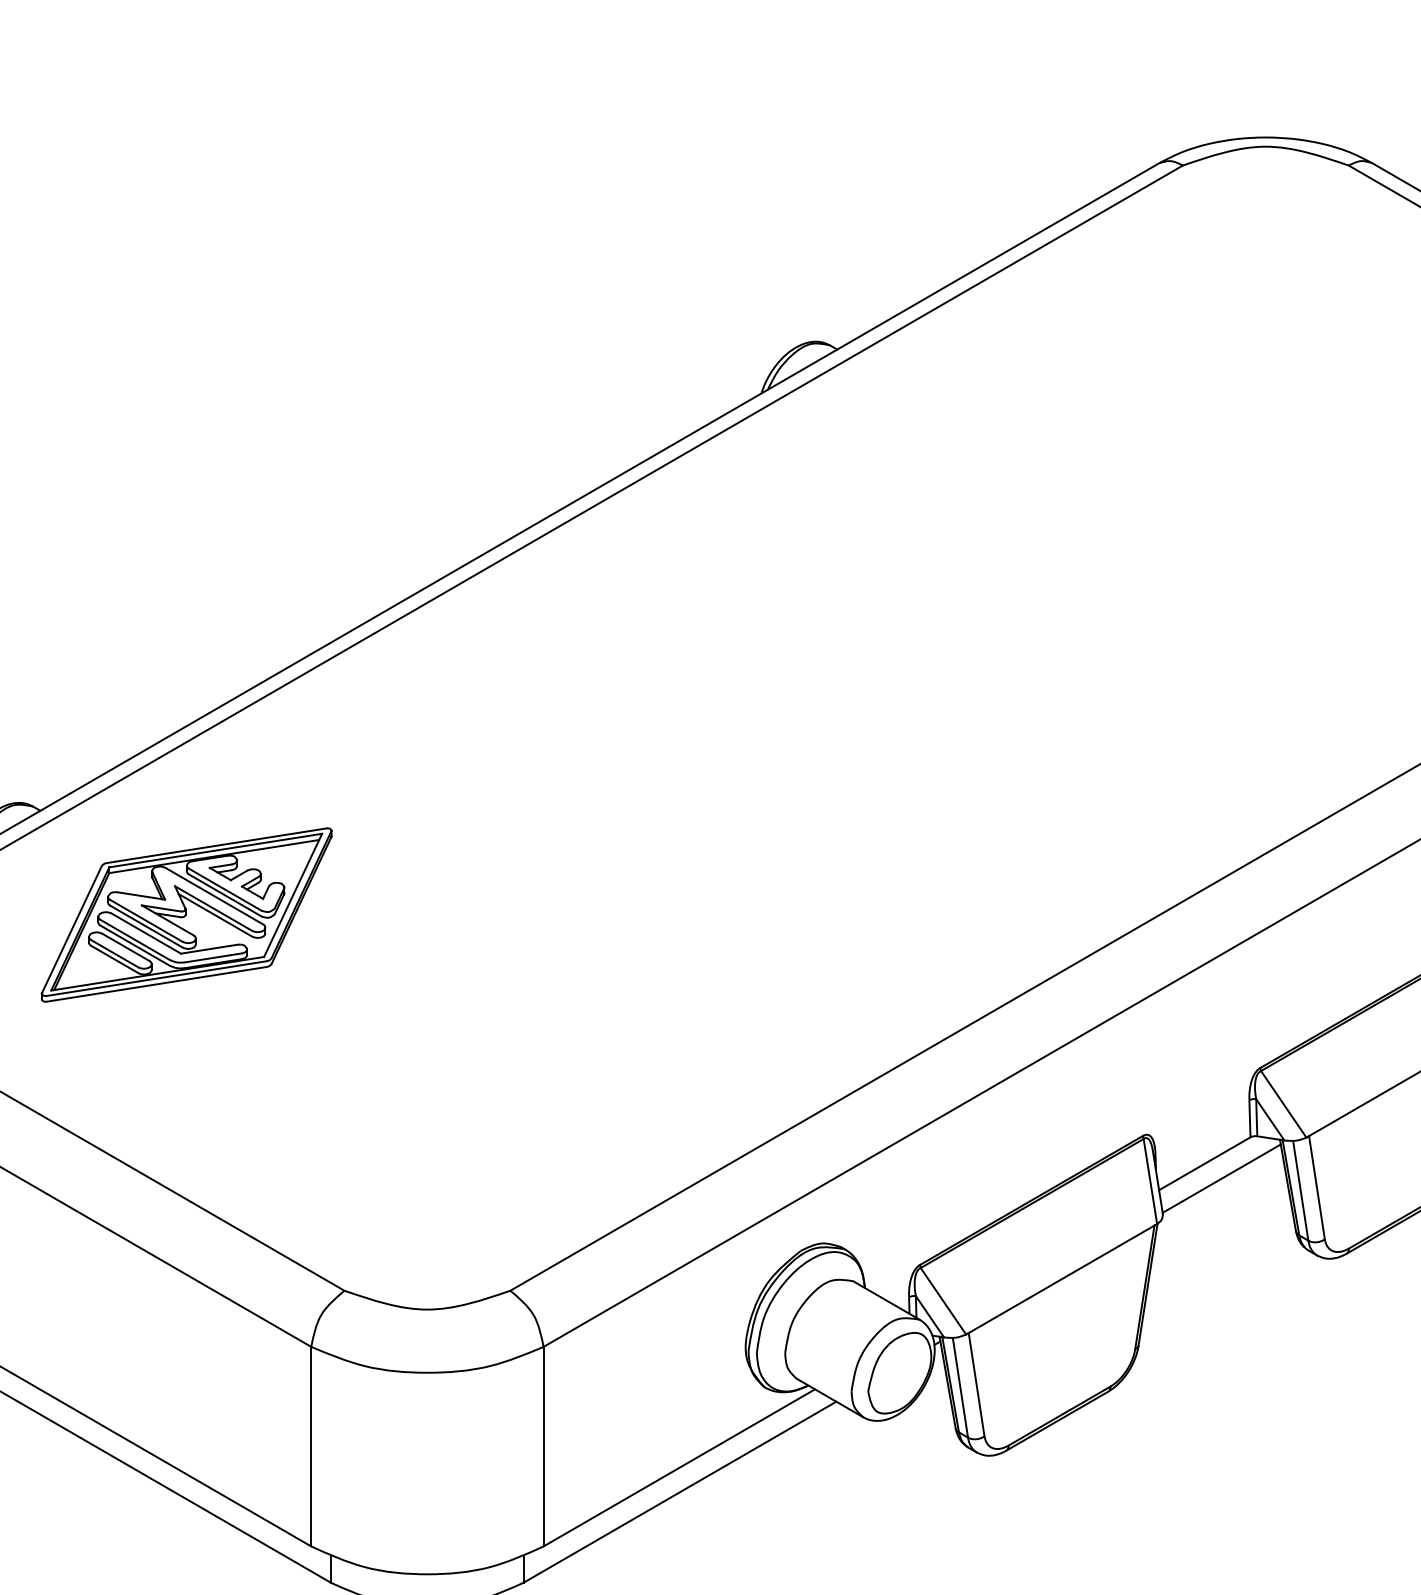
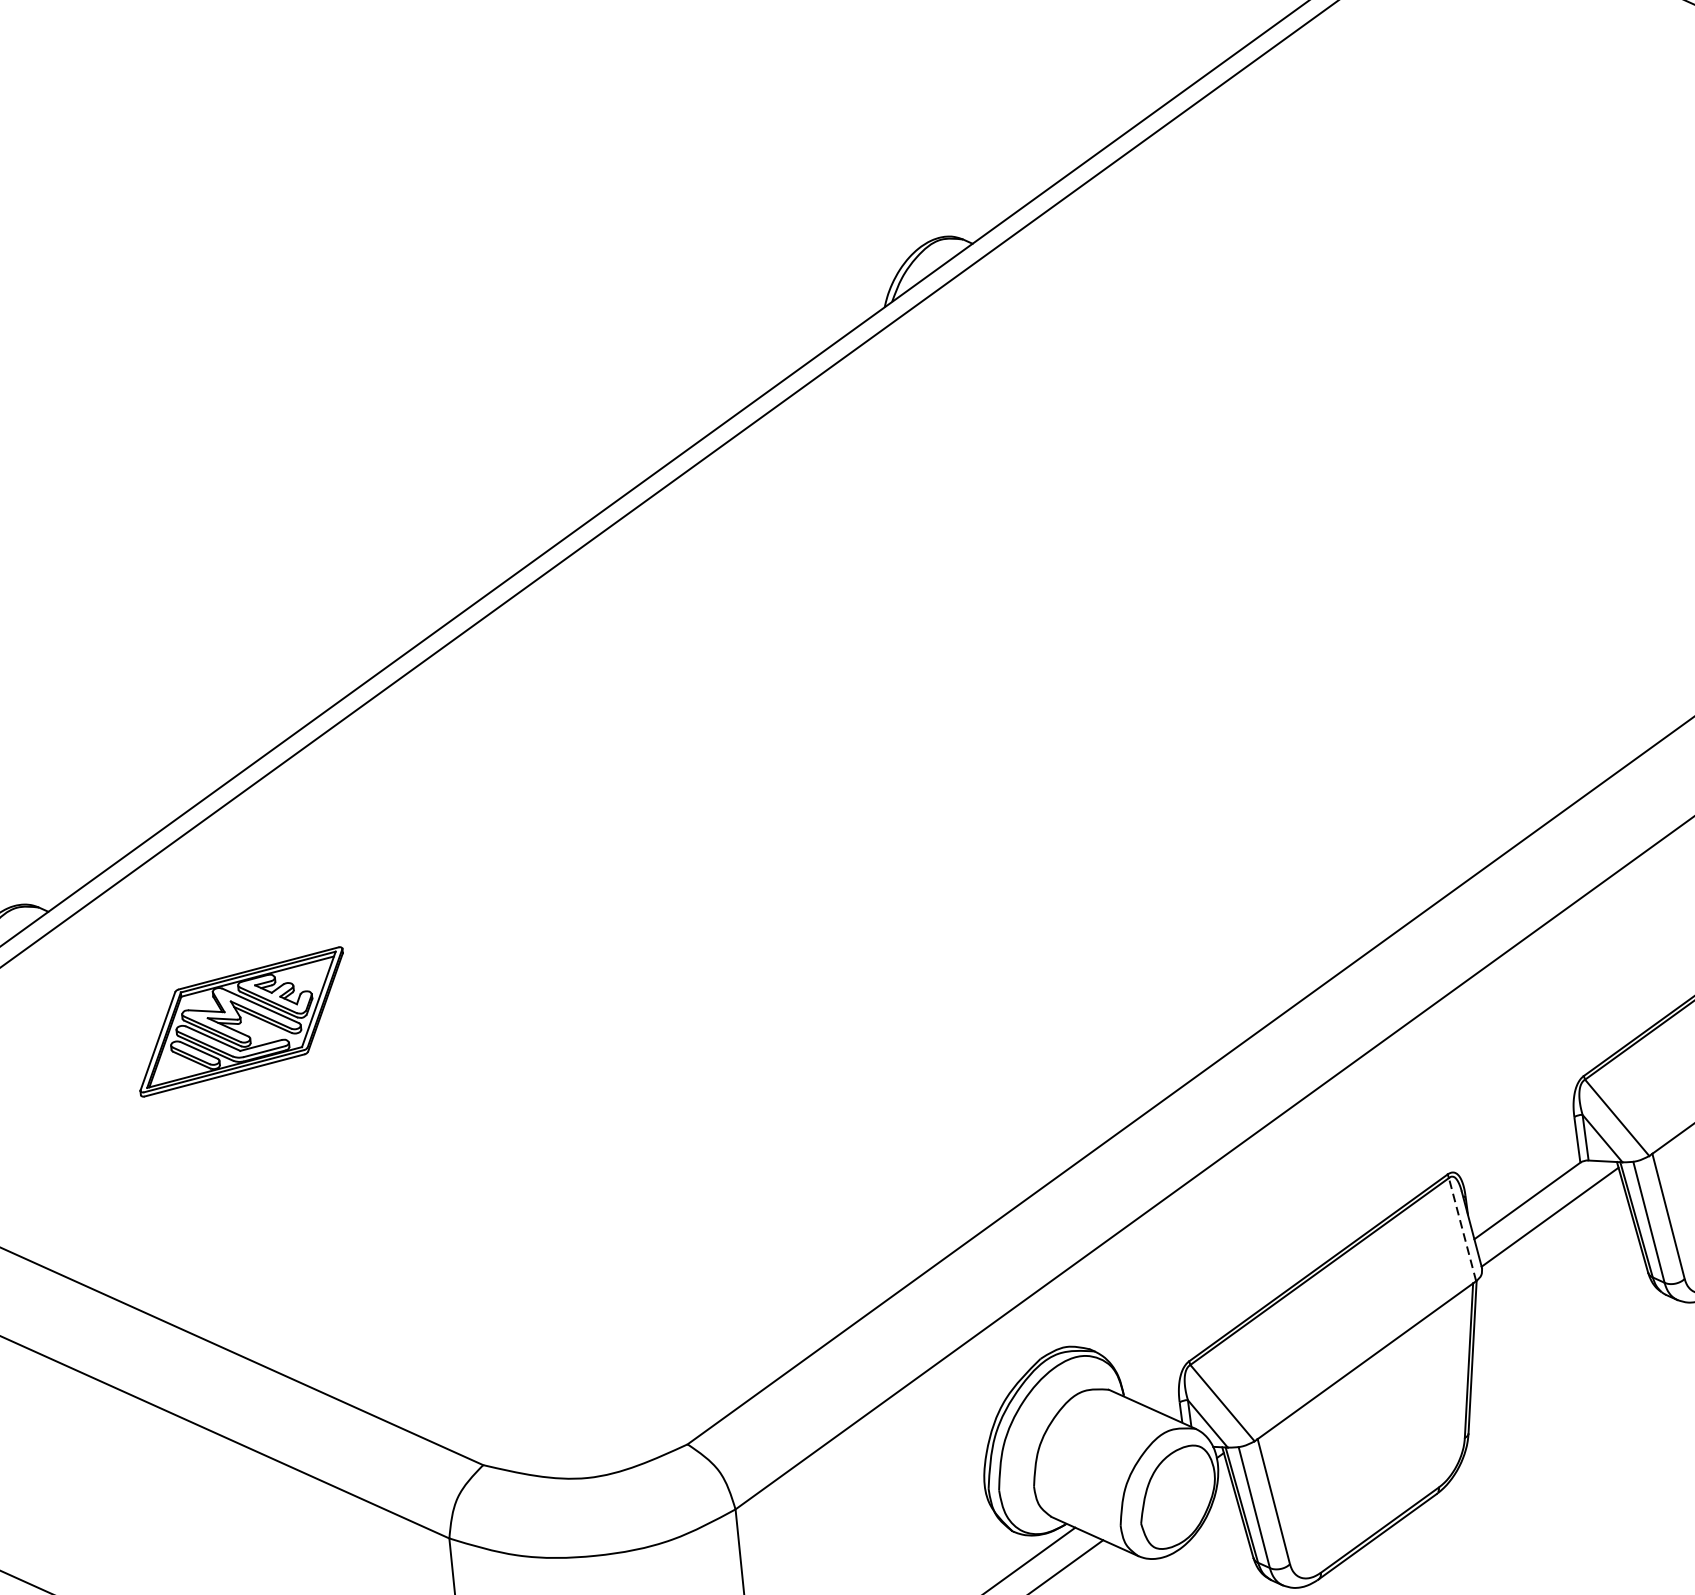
part: (186, 914) -> (241, 1021), size x0.6
line: (1150, 1181) -> (1462, 1229), solid -> dashed

